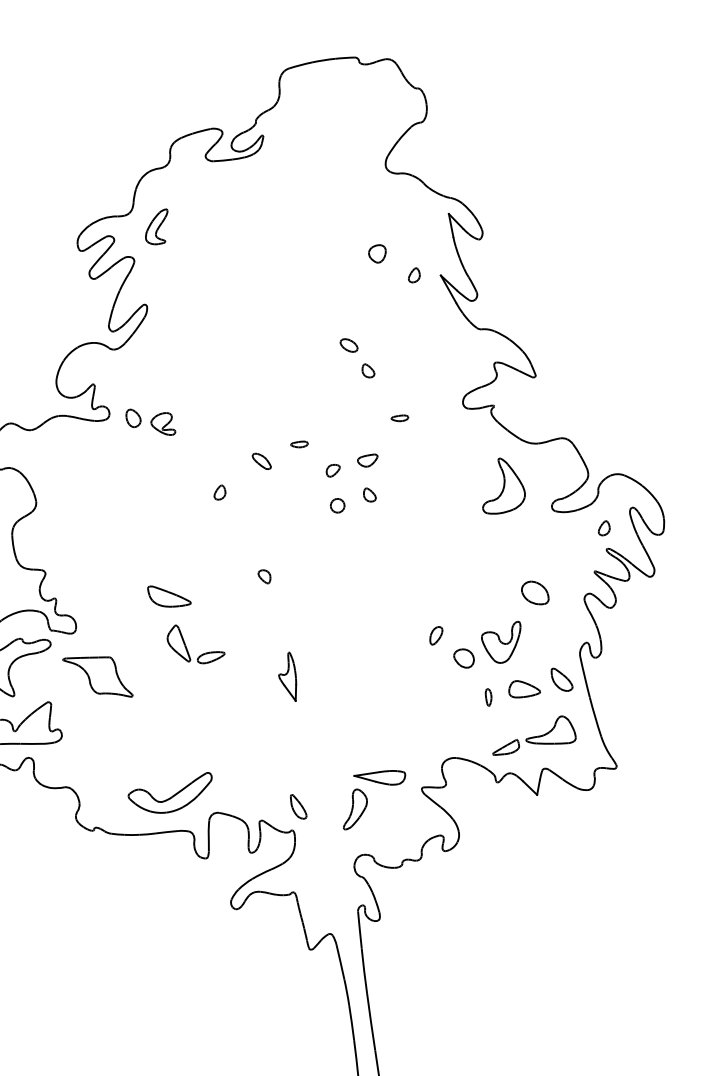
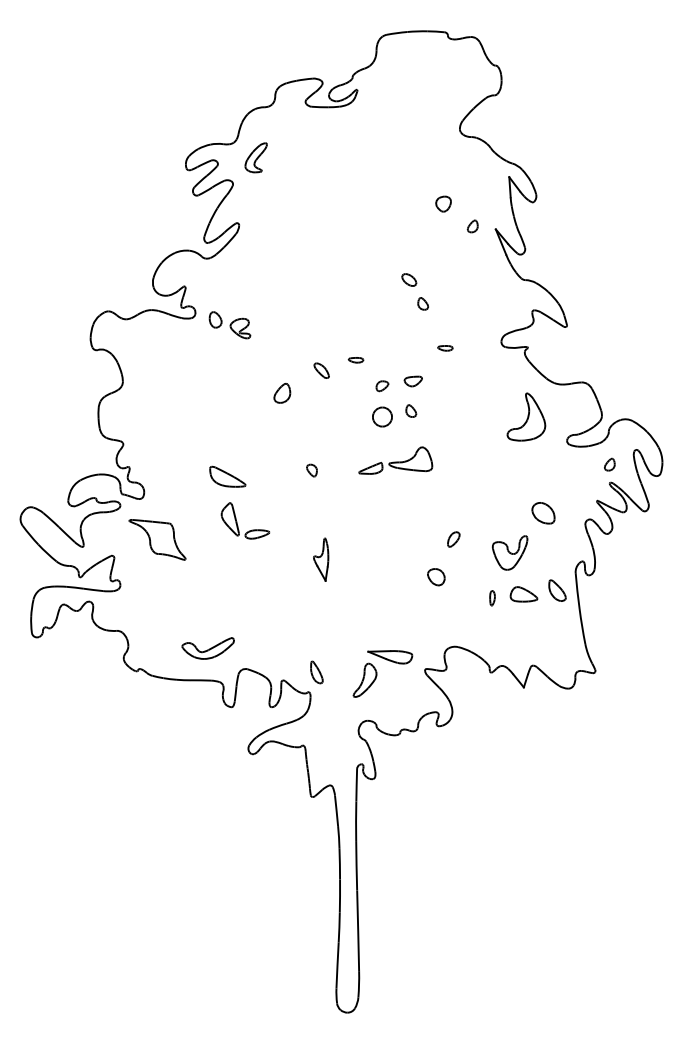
part: (218, 491) -> (281, 392), size x1.6
part: (337, 505) -> (382, 416), size x1.6
part: (464, 658) -> (436, 577), moved
part: (532, 735) -> (395, 460), moved
part: (170, 794) -> (207, 648), size x0.7

